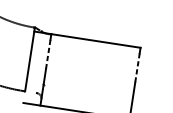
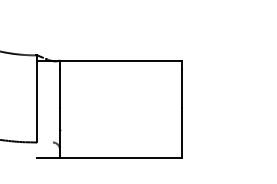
line: (47, 54) -> (59, 88), dashed -> solid
line: (137, 68) -> (181, 88), dashed -> solid

